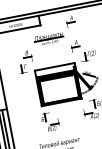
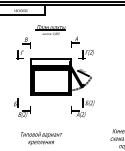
part: (70, 20) -> (75, 16), removed
part: (50, 121) -> (22, 107), moved

